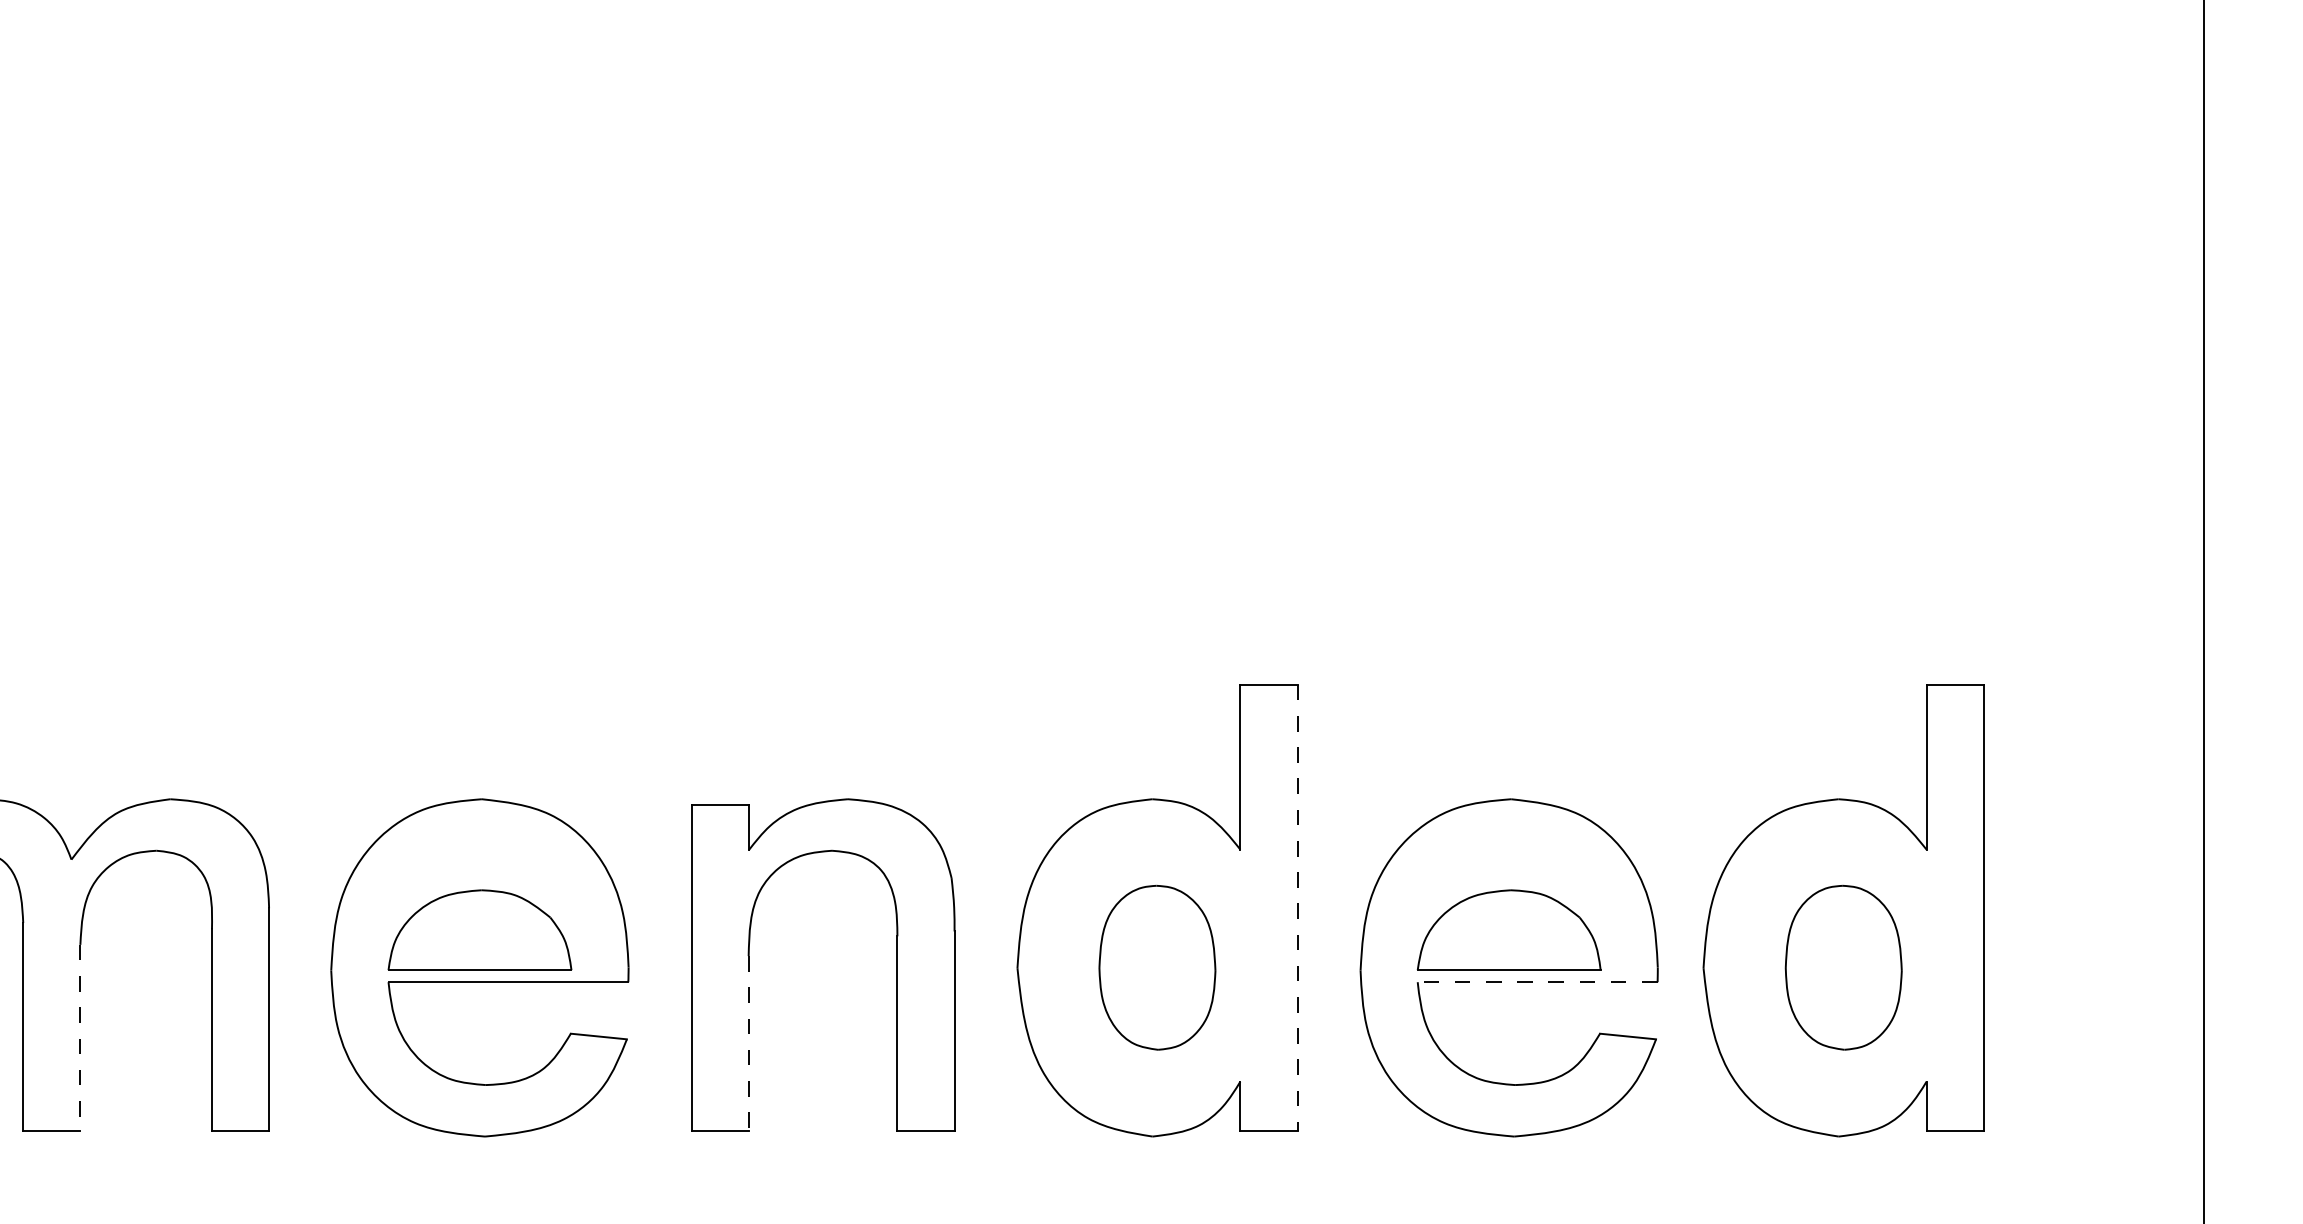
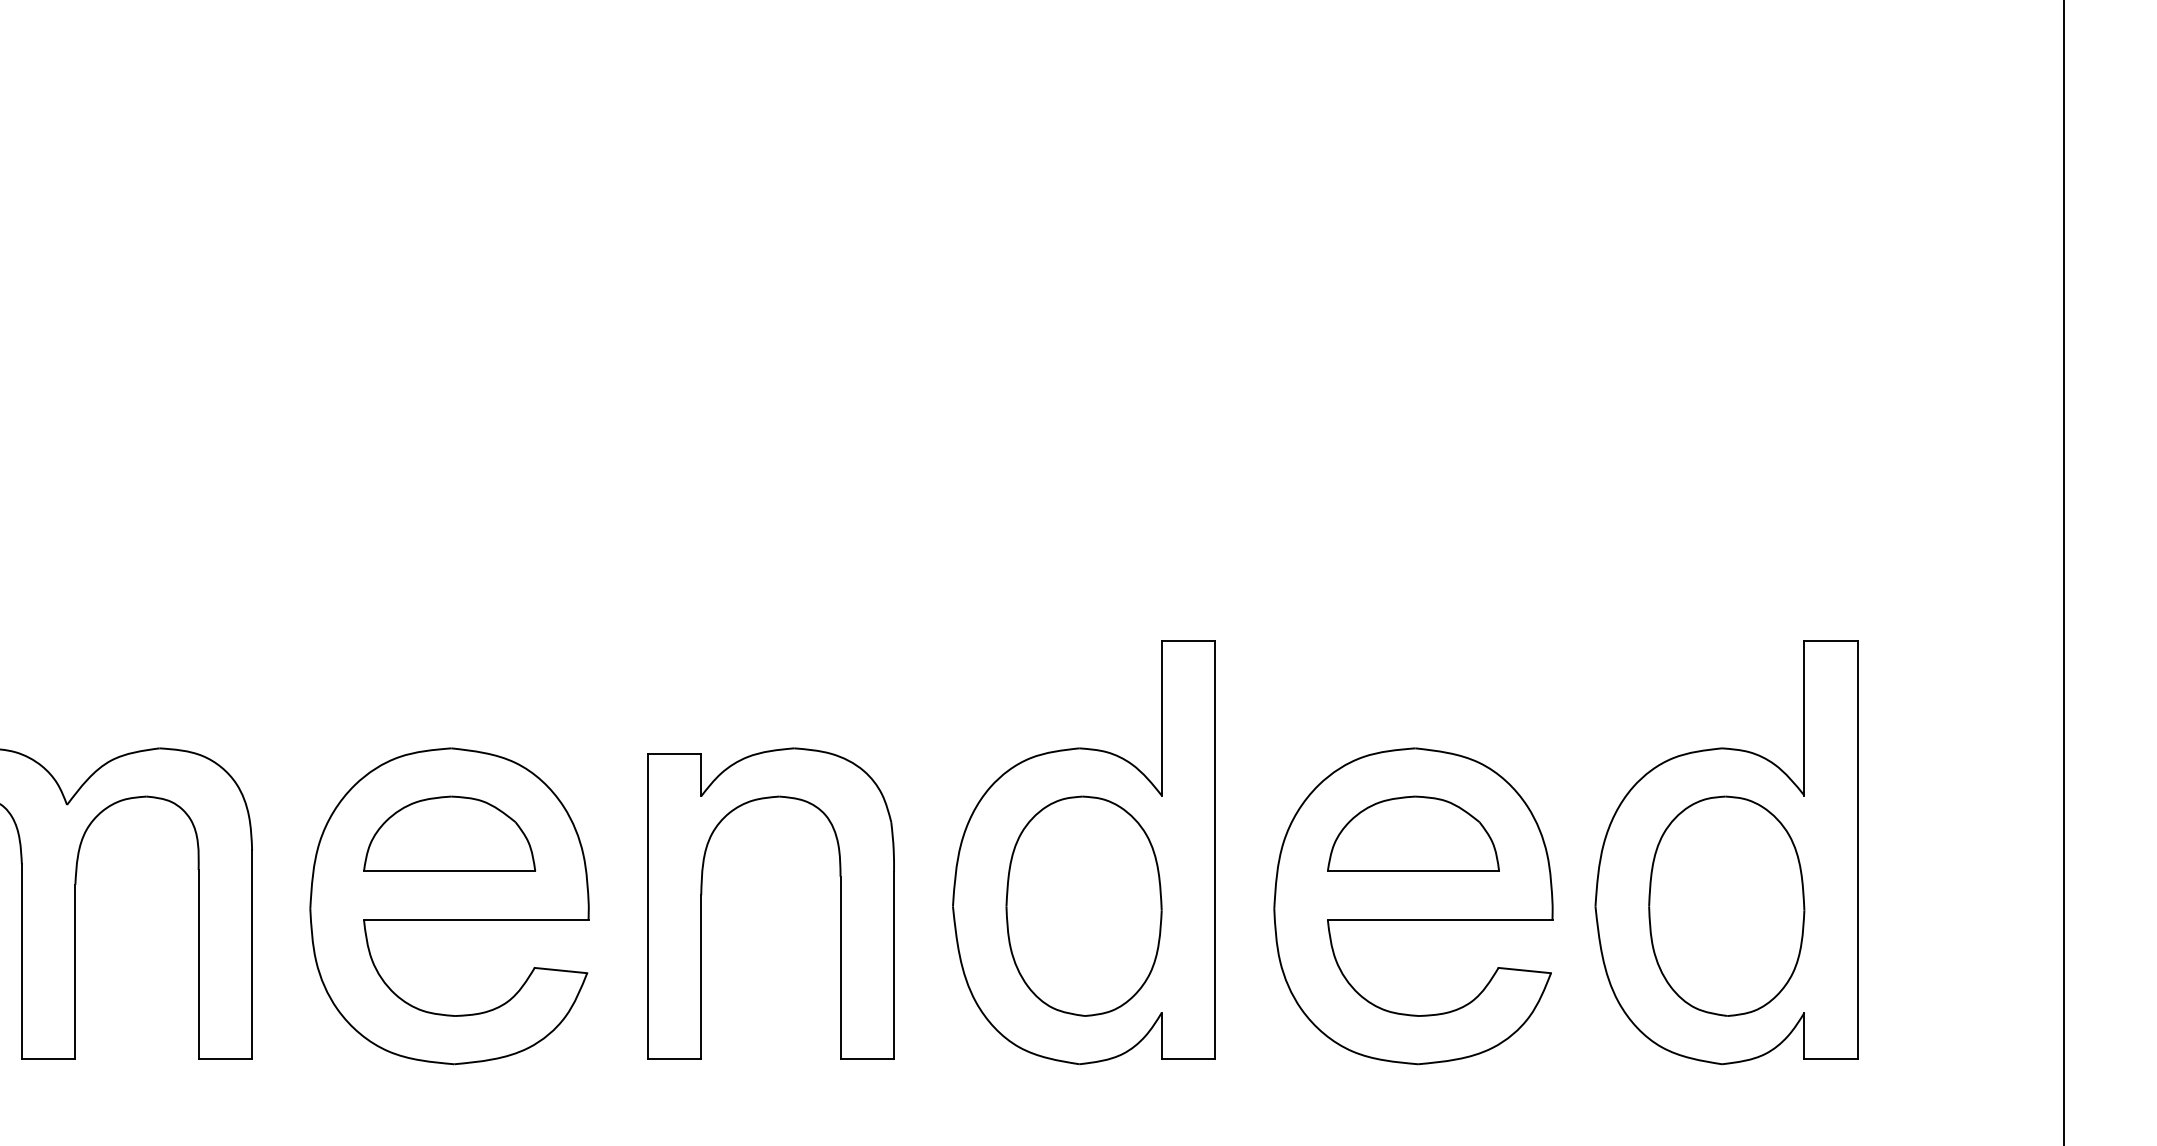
line: (1297, 908) -> (1215, 850), dashed -> solid
part: (479, 929) -> (449, 833), moved
part: (1509, 929) -> (1413, 833), moved
part: (1156, 967) -> (1083, 905), size x1.43
part: (1843, 967) -> (1726, 905), size x1.43
line: (1536, 981) -> (1439, 919), dashed -> solid
line: (80, 1038) -> (75, 972), dashed -> solid
line: (748, 1043) -> (701, 977), dashed -> solid

